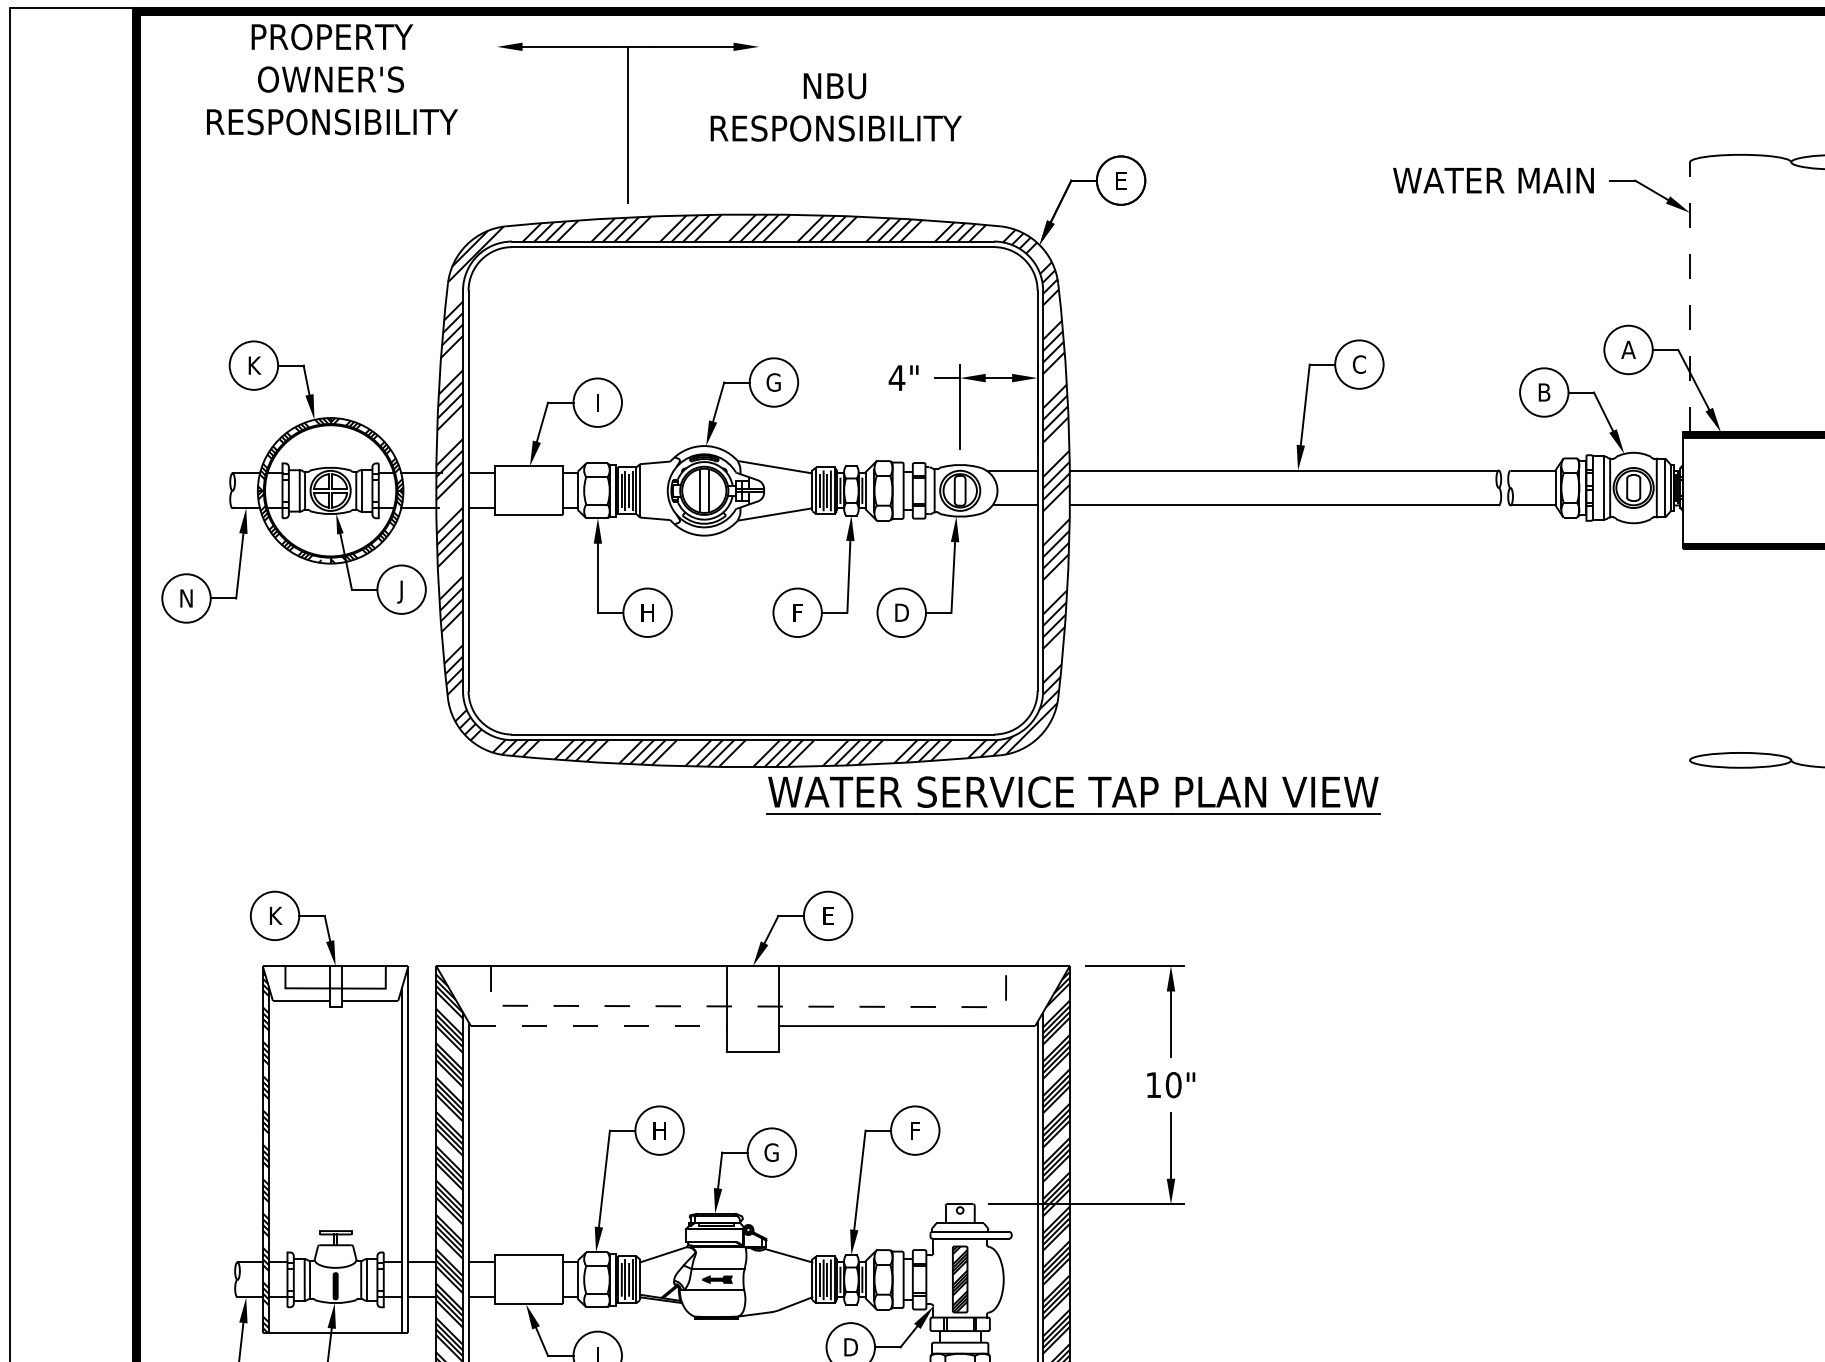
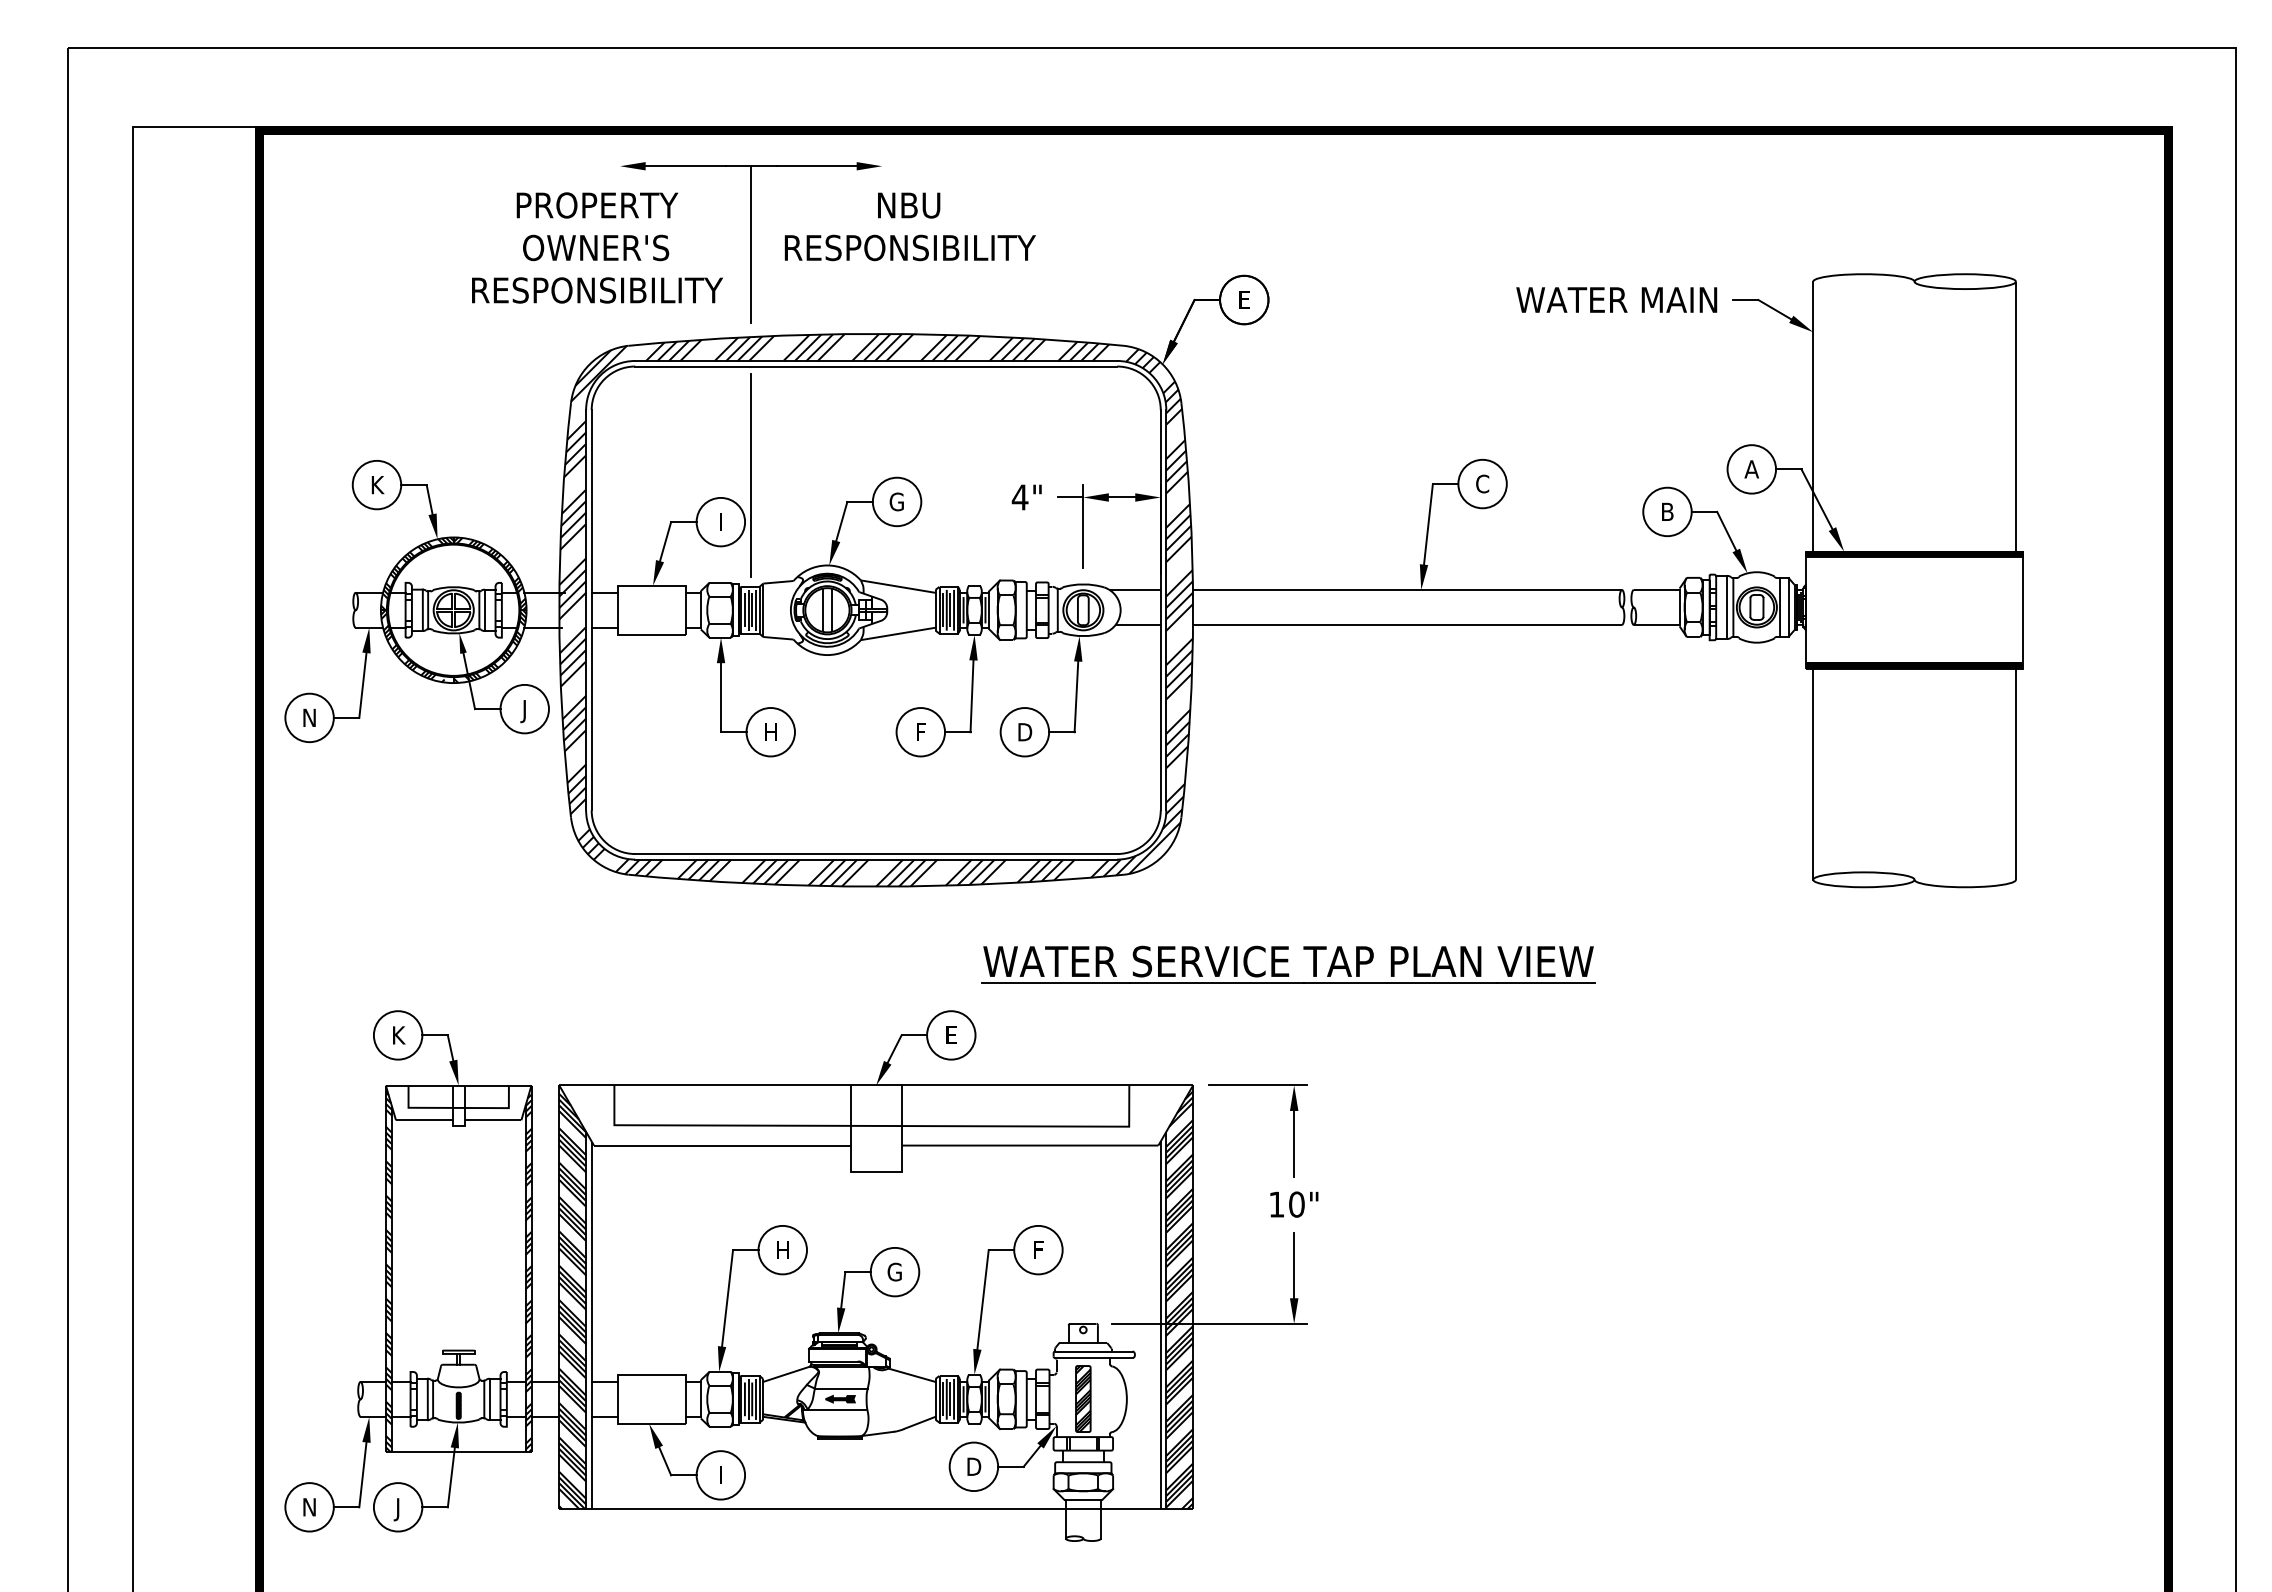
text: (332, 79) -> (597, 247), moved
text: (835, 107) -> (909, 226), moved
line: (1690, 297) -> (1813, 416), dashed -> solid
line: (628, 356) -> (751, 475), added
line: (1690, 654) -> (1813, 773), added
part: (1073, 795) -> (1288, 964), moved
line: (750, 1006) -> (873, 1125), dashed -> solid
line: (599, 1026) -> (722, 1145), dashed -> solid
hatch: (405, 1154) -> (528, 1273), added

